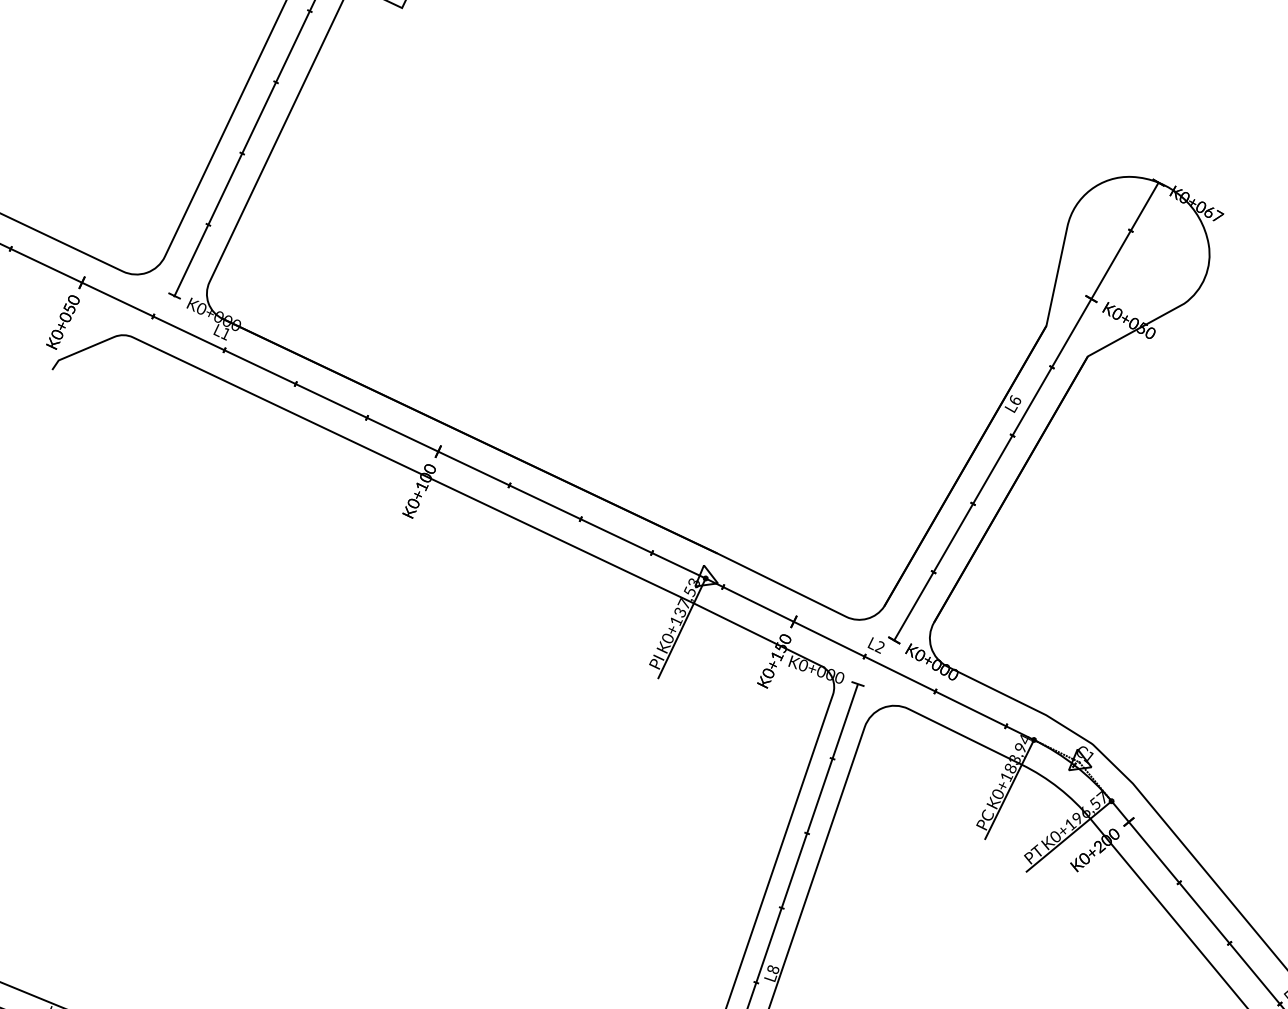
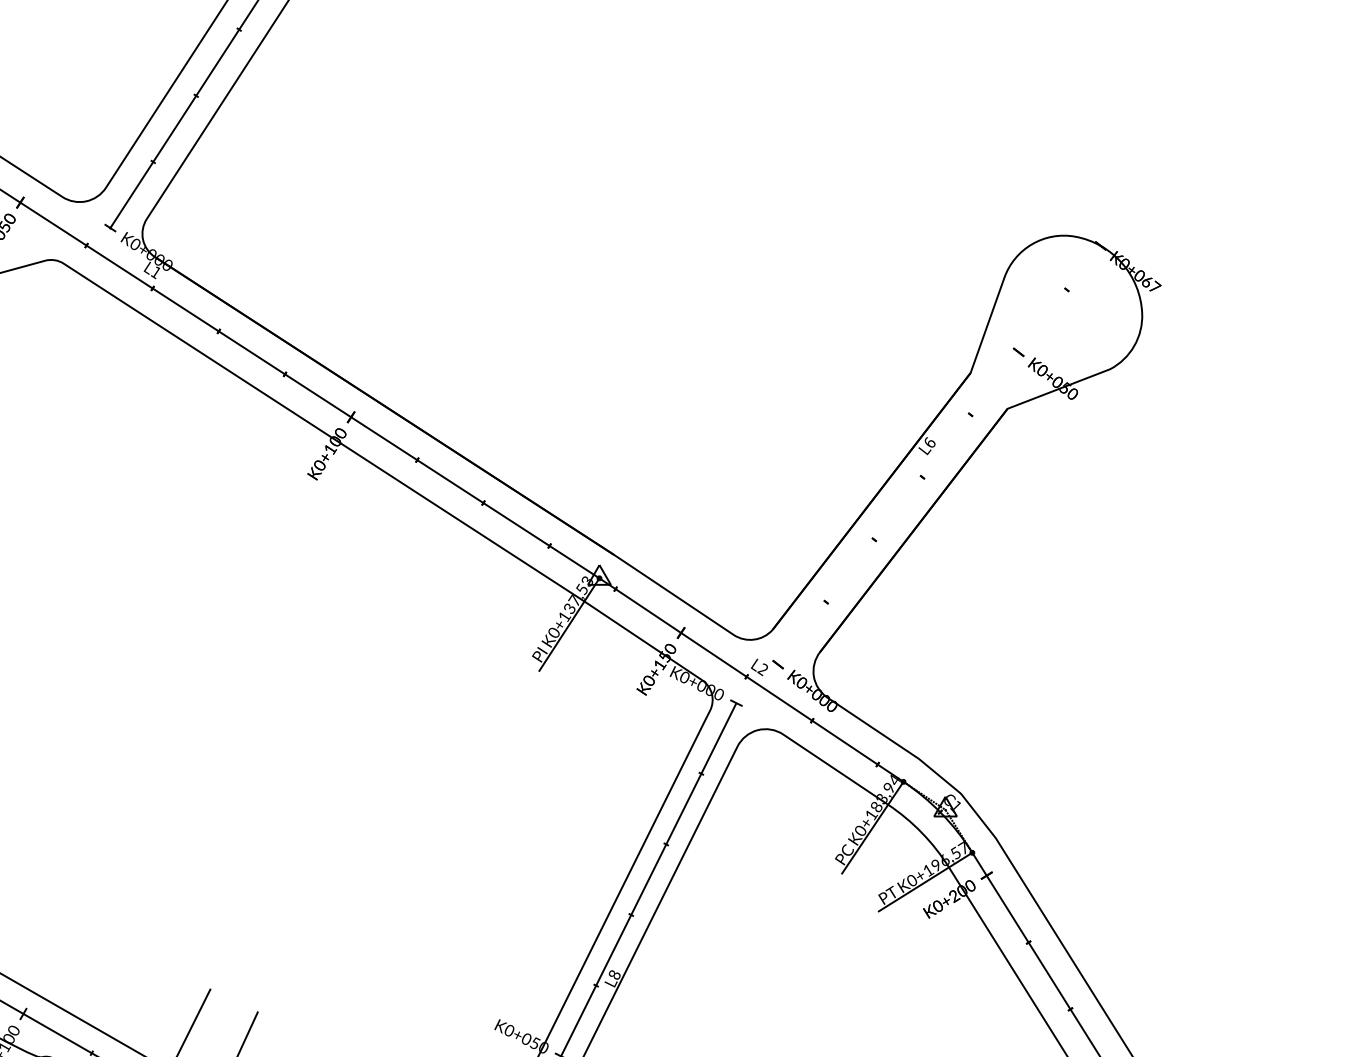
line: (1026, 410) -> (939, 454), removed

